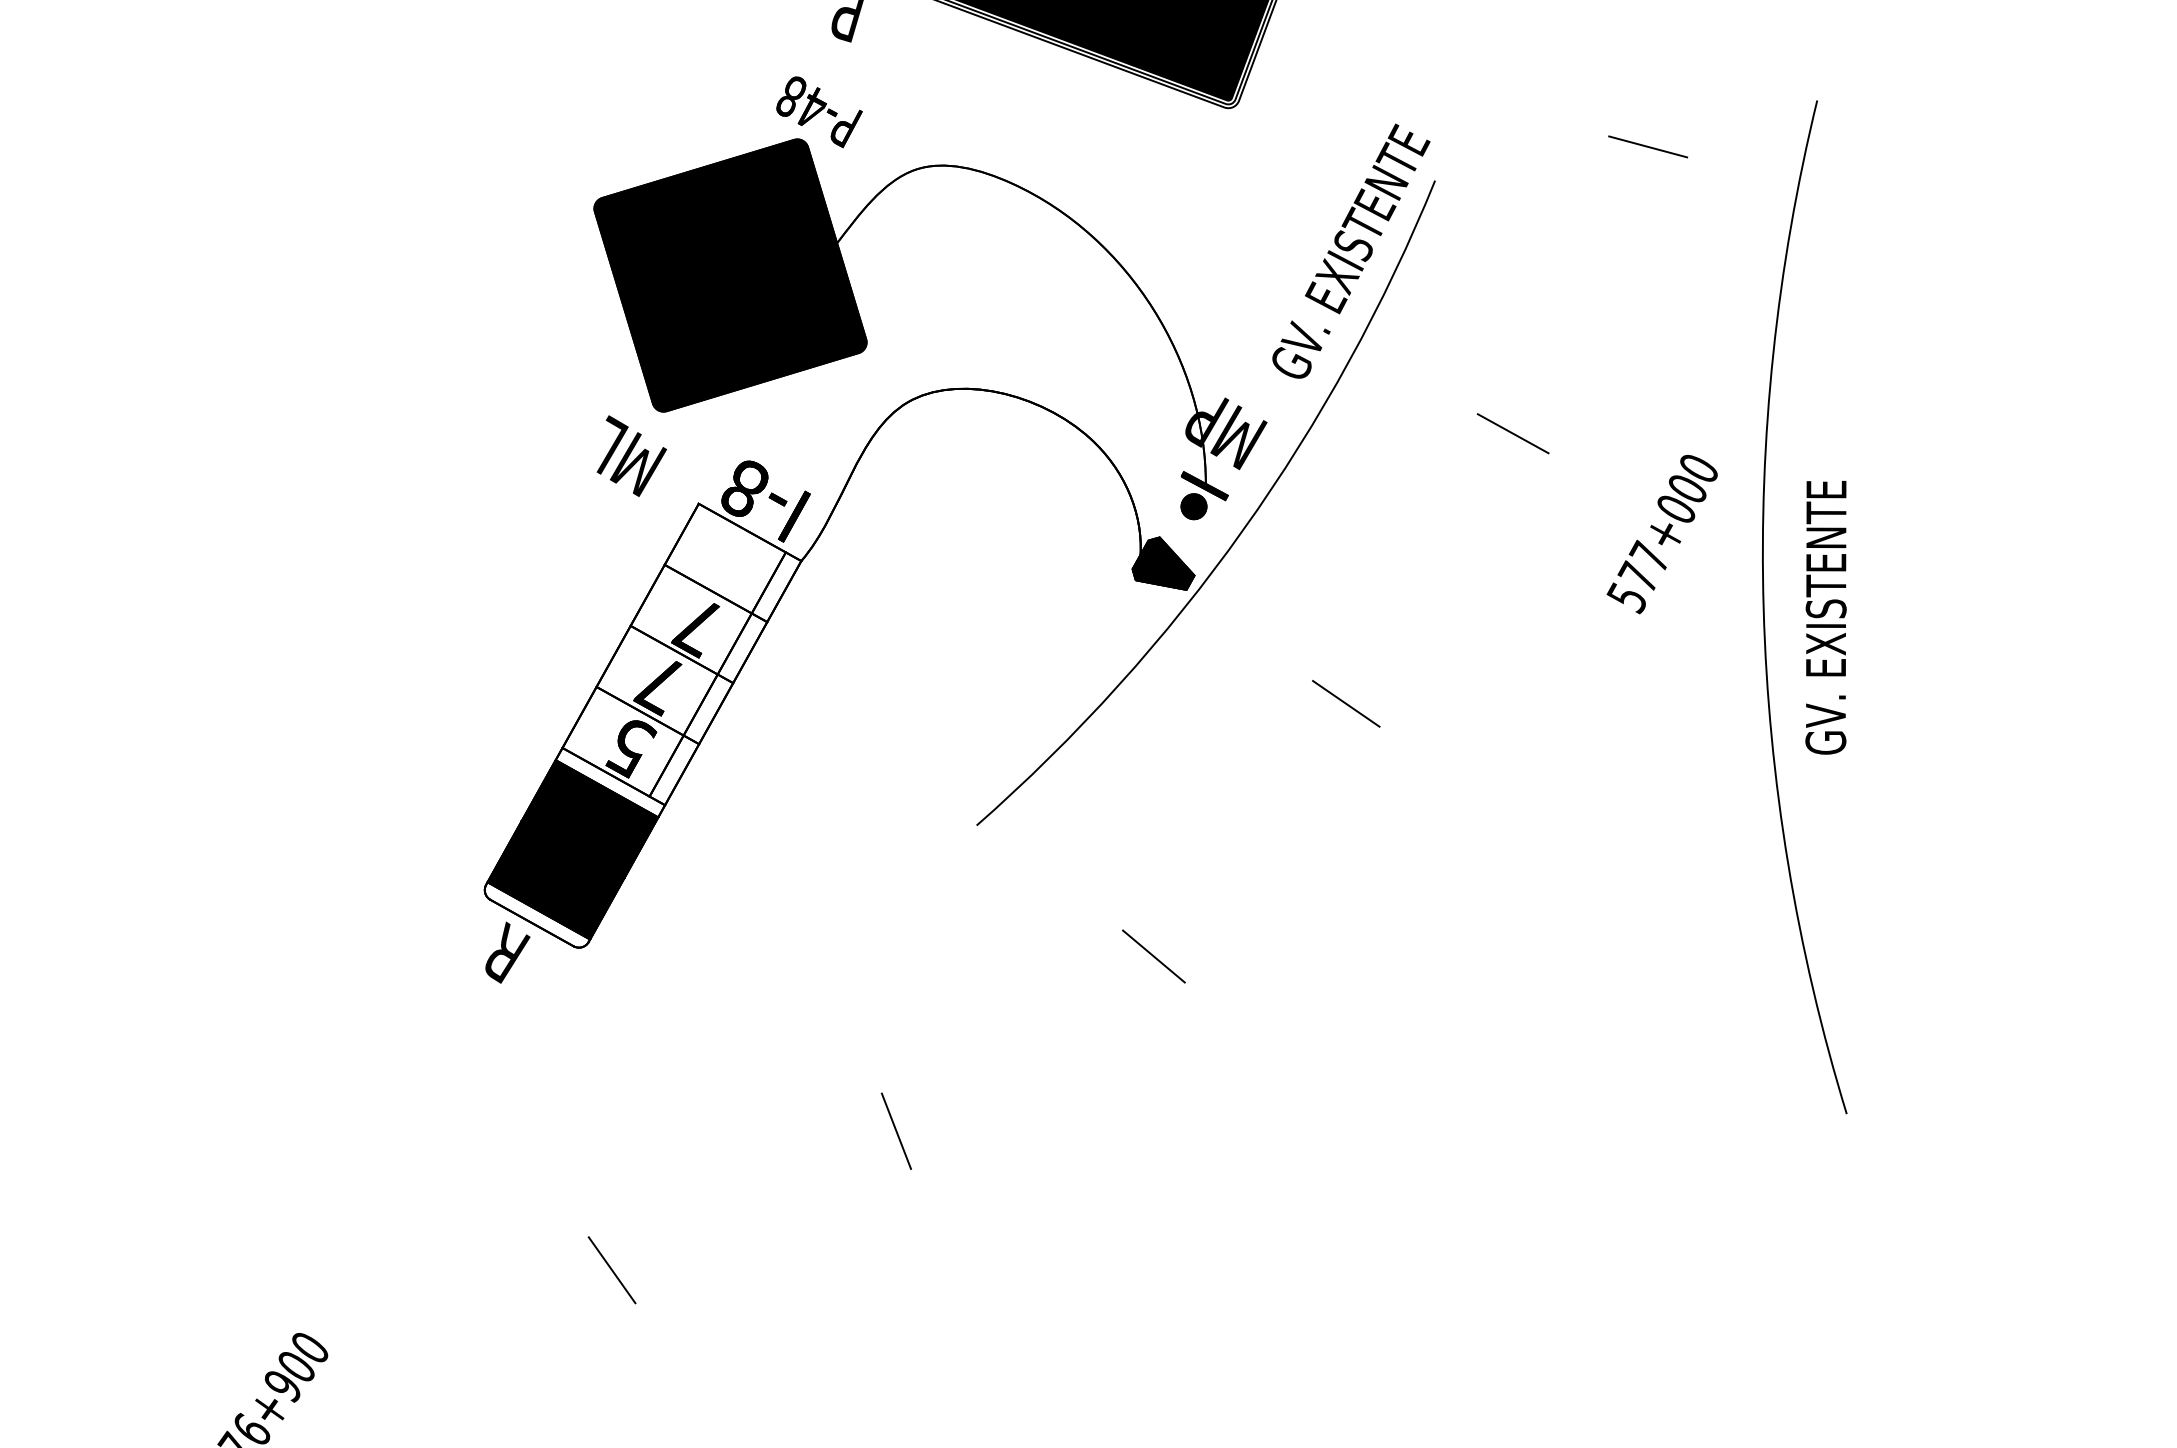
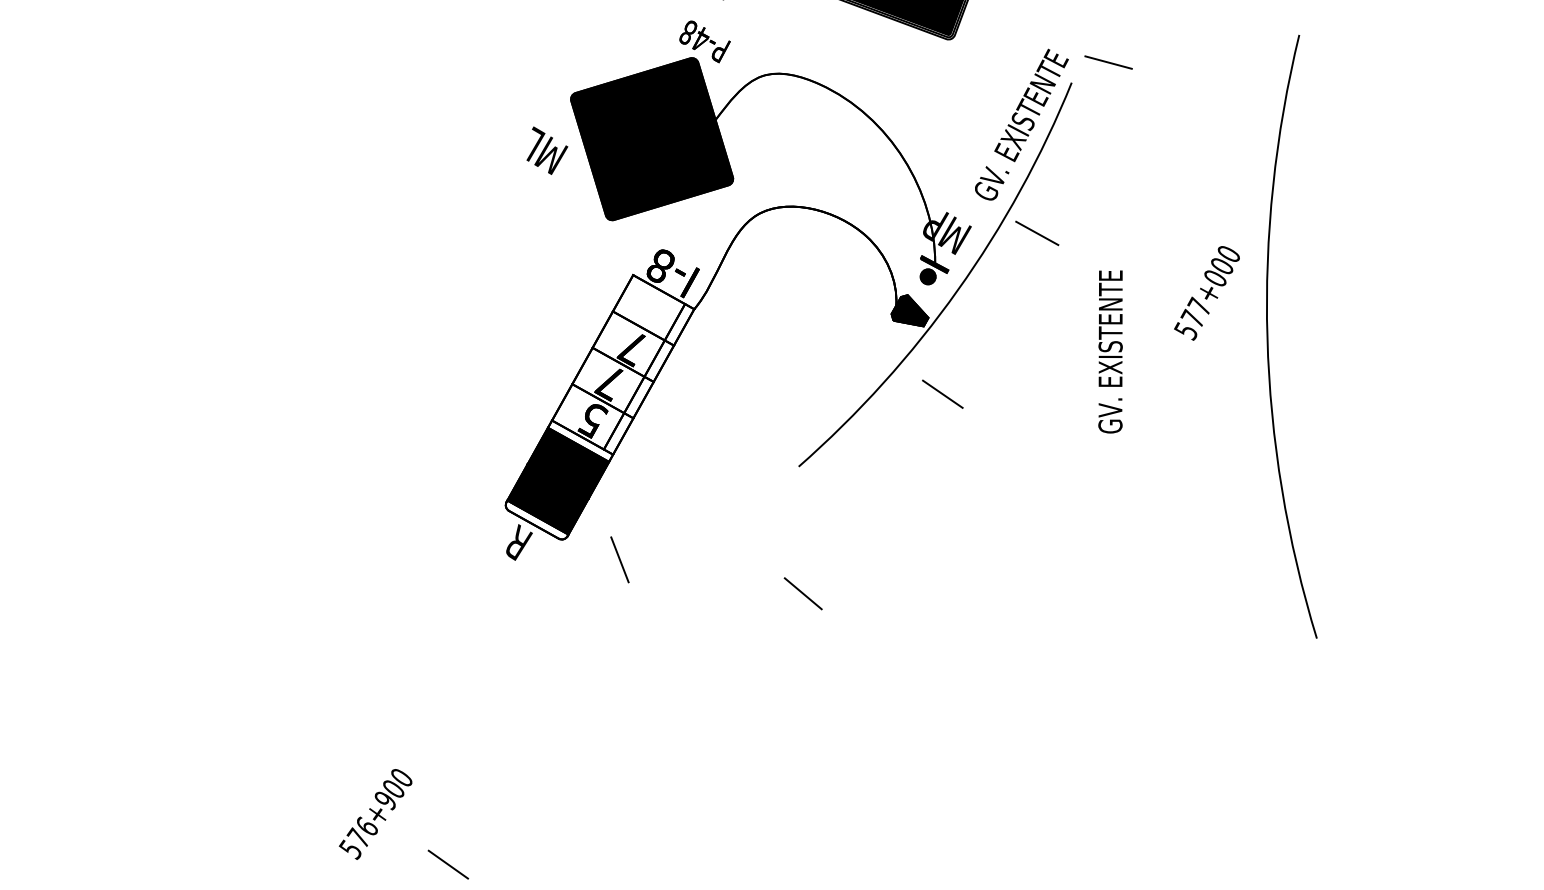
line: (1647, 146) -> (1108, 62), moved
line: (1513, 433) -> (1037, 233), moved
text: (632, 455) -> (547, 150), moved
text: (1825, 616) -> (1110, 351), moved
line: (1345, 702) -> (942, 393), moved
line: (1152, 956) -> (802, 593), moved
line: (895, 1130) -> (619, 559), moved
line: (611, 1270) -> (581, 731), removed

